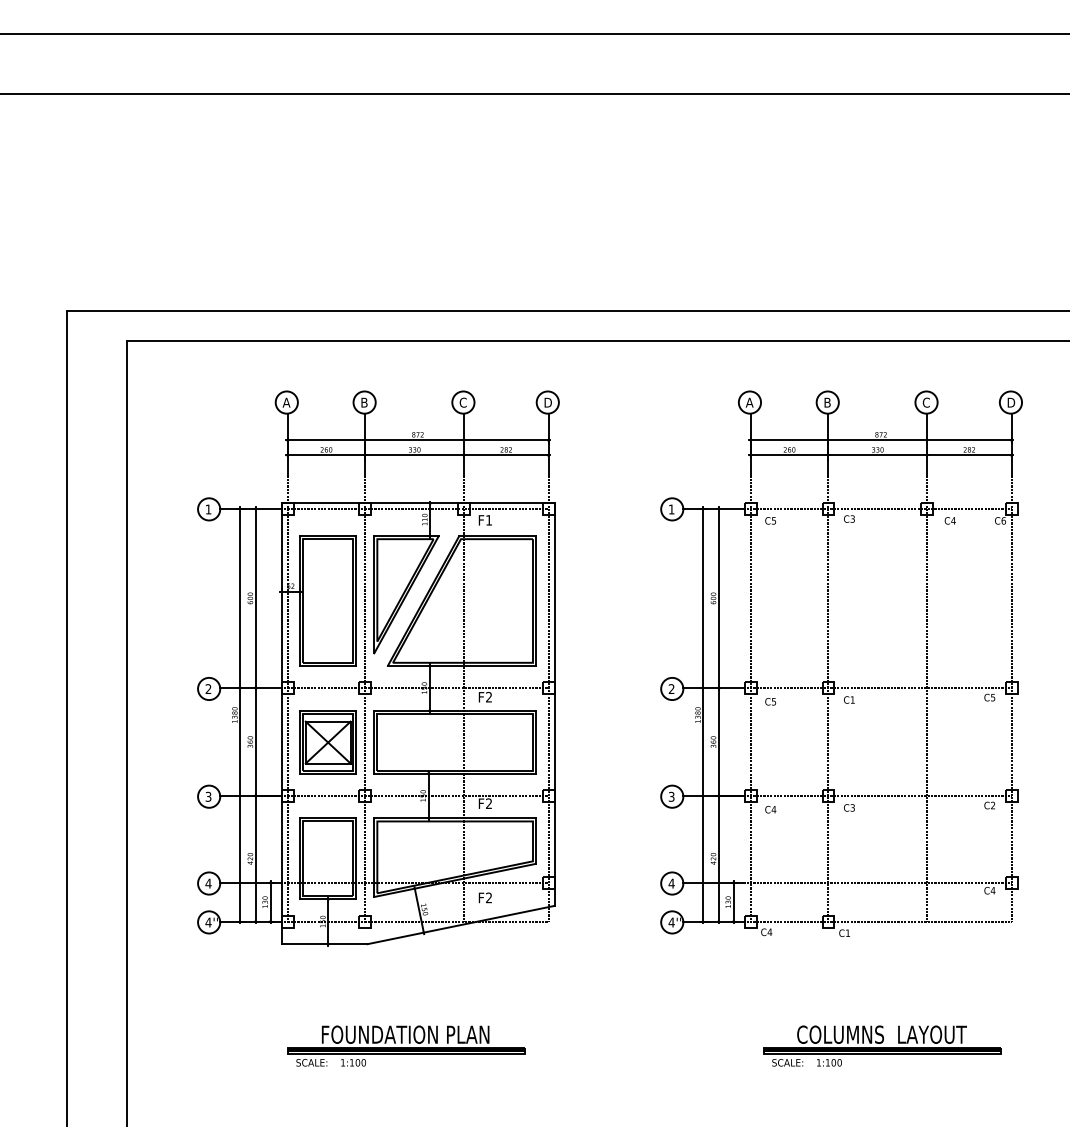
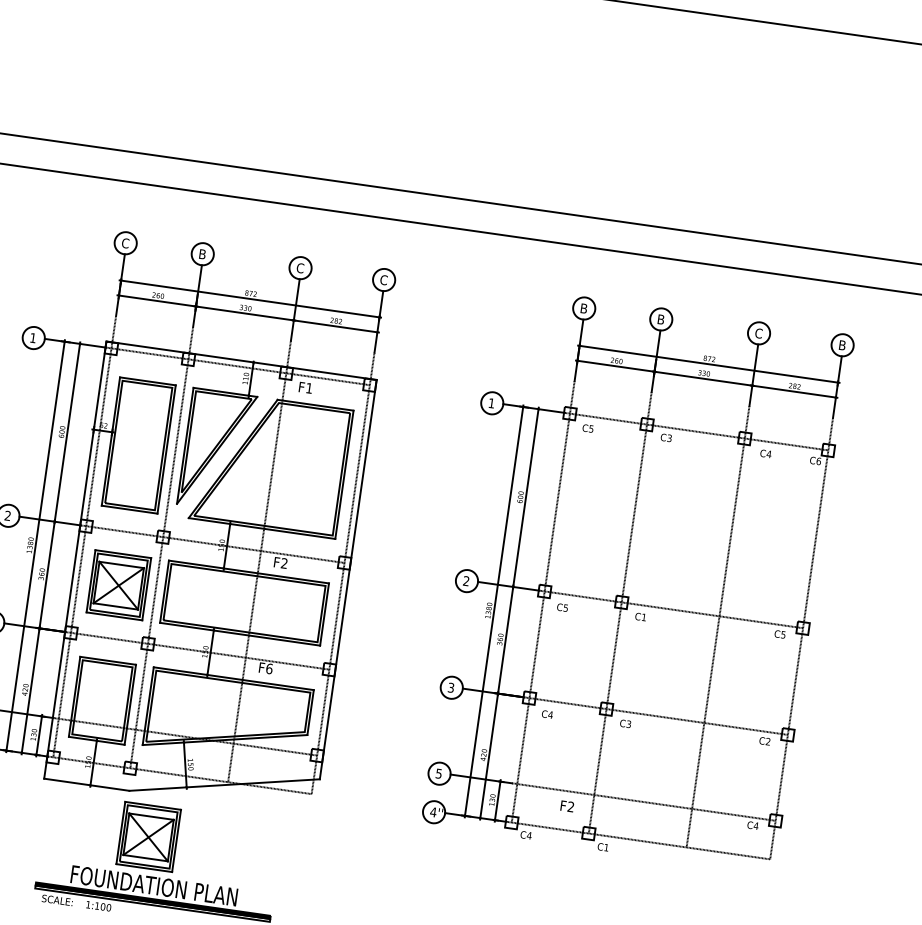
text: (286, 402) -> (125, 243), A -> C
text: (547, 402) -> (383, 279), D -> C
text: (749, 402) -> (583, 308), A -> B
text: (1012, 402) -> (844, 345), D -> B
text: (489, 803) -> (269, 668), F2 -> F6
text: (671, 883) -> (438, 773), 4 -> 5
text: (484, 897) -> (566, 805), moved
part: (392, 987) -> (147, 837), added

